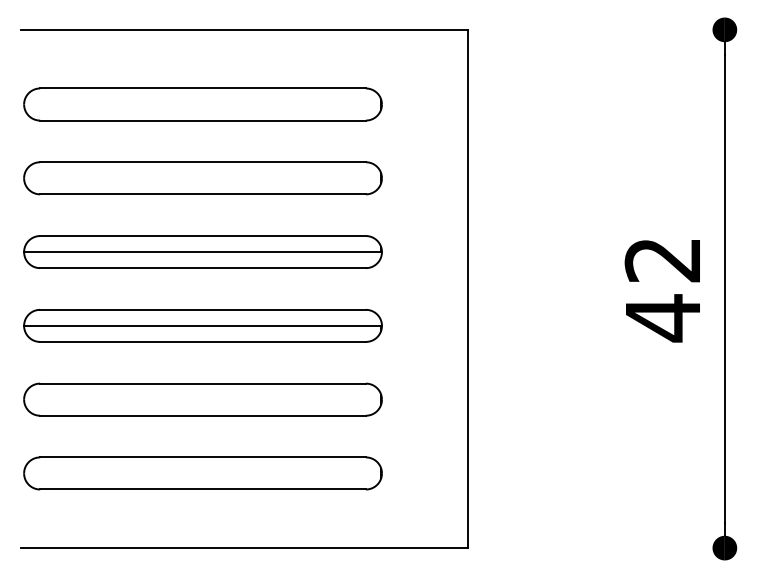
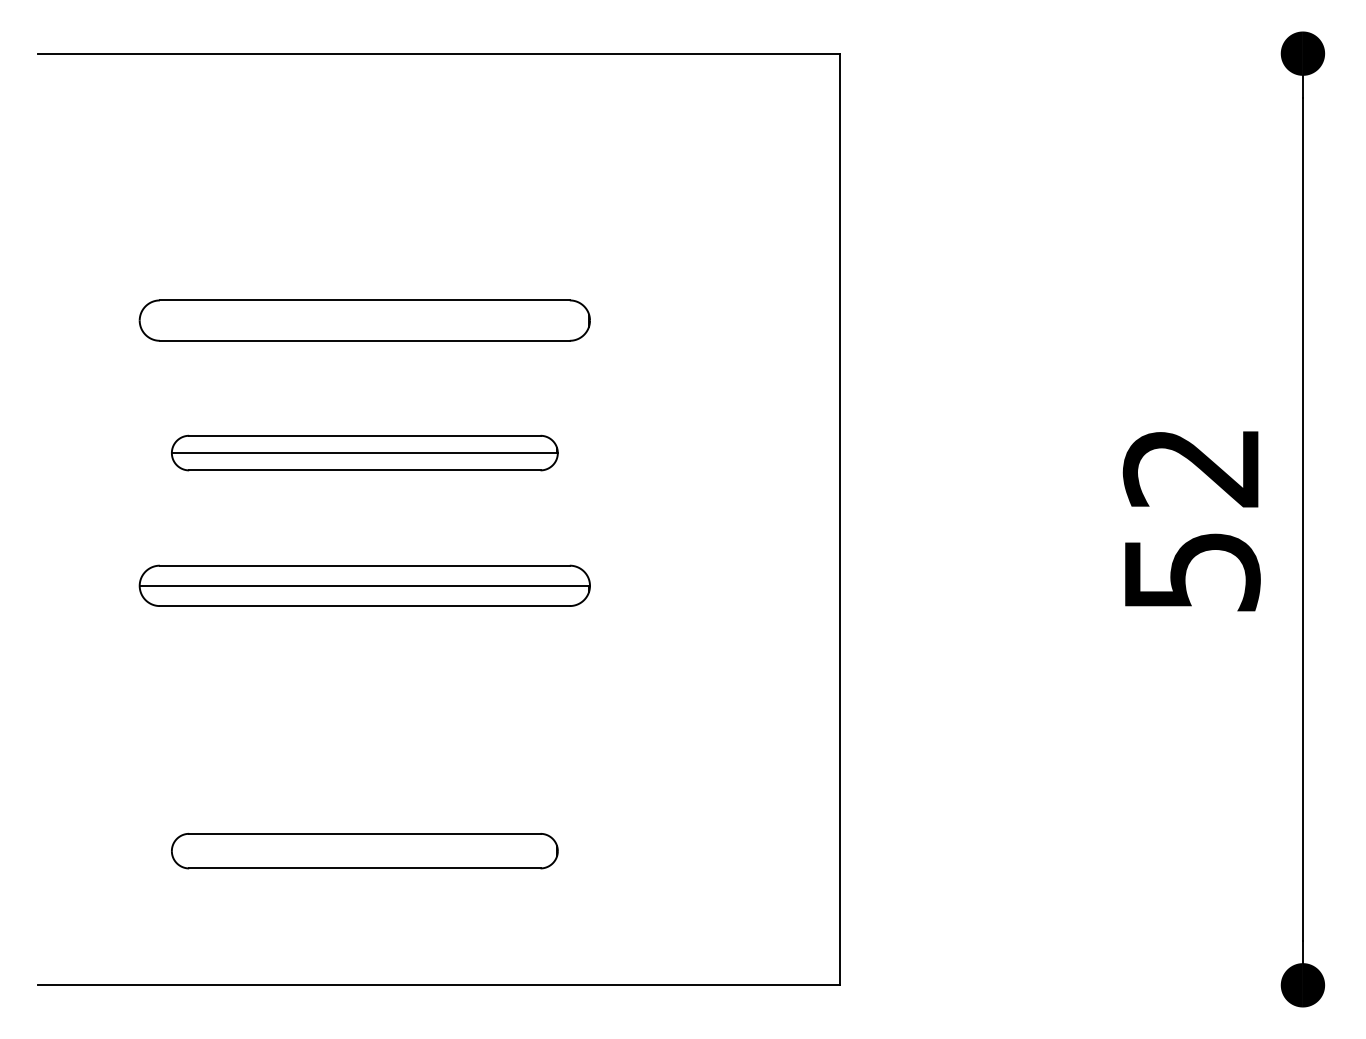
part: (202, 104) -> (363, 187), removed
part: (202, 178) -> (363, 320), size x0.7
part: (202, 251) -> (363, 452), size x0.6
text: (663, 318) -> (1192, 572), 42 -> 52
part: (202, 325) -> (363, 585), size x0.7
part: (202, 399) -> (363, 718), removed
part: (202, 473) -> (363, 851), size x0.6

